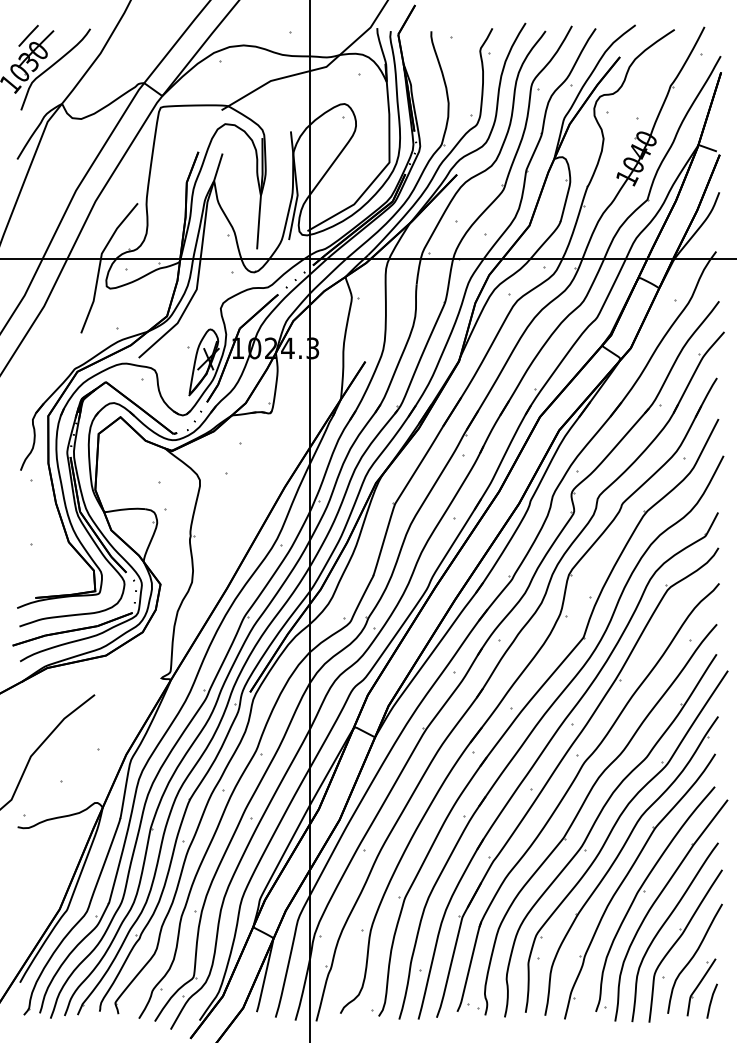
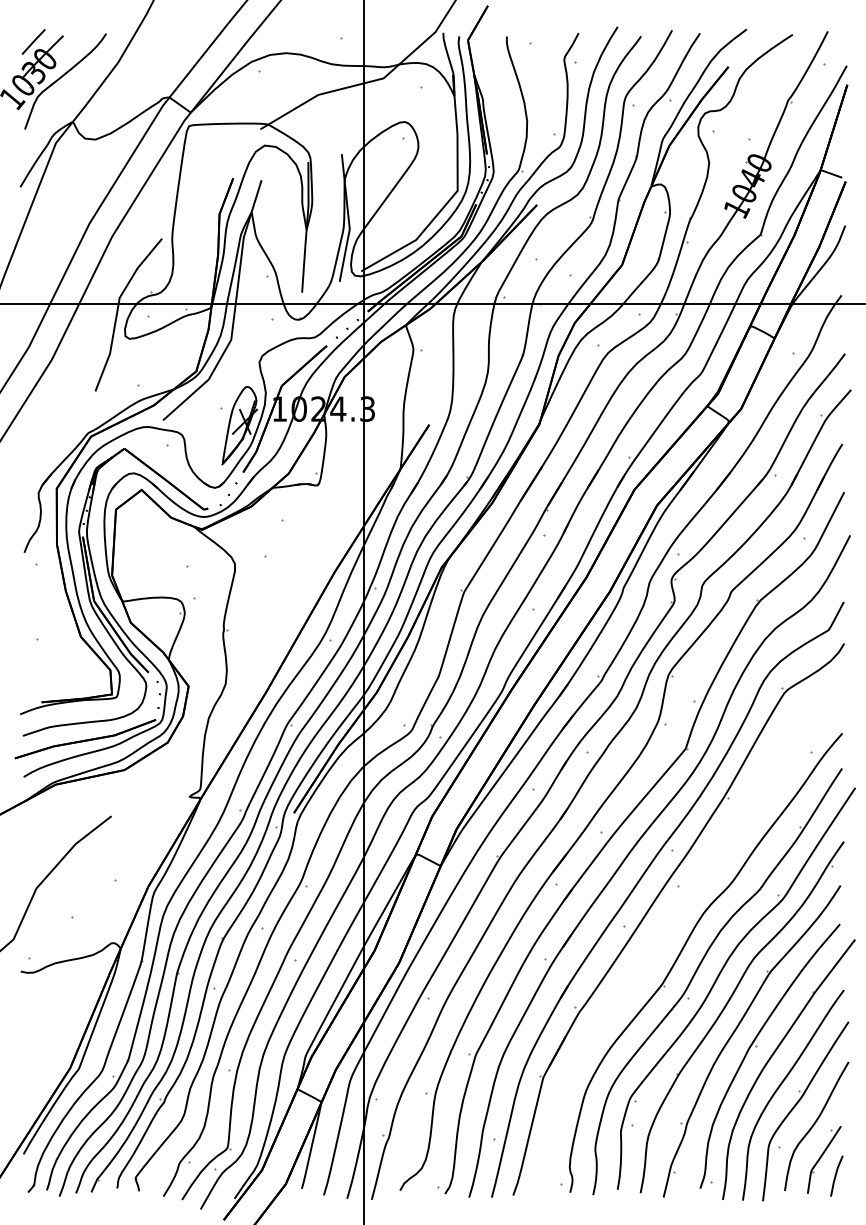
part: (572, 785) -> (672, 922), removed

